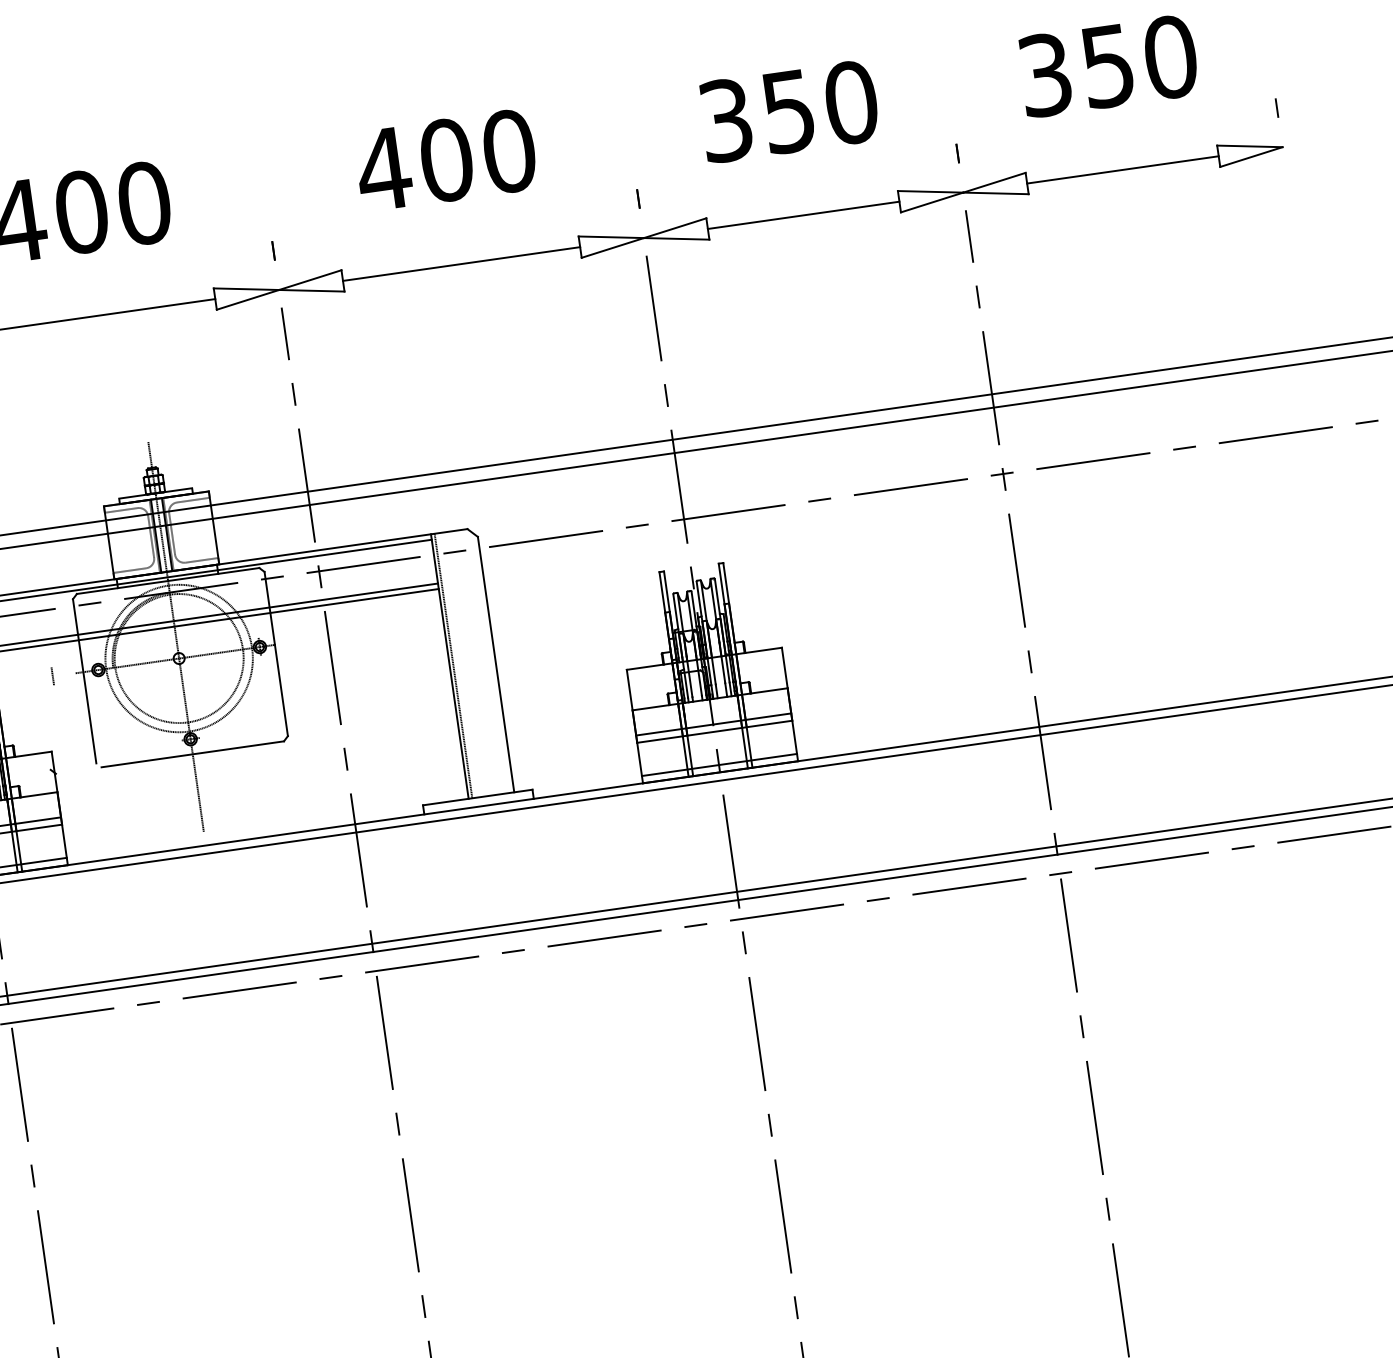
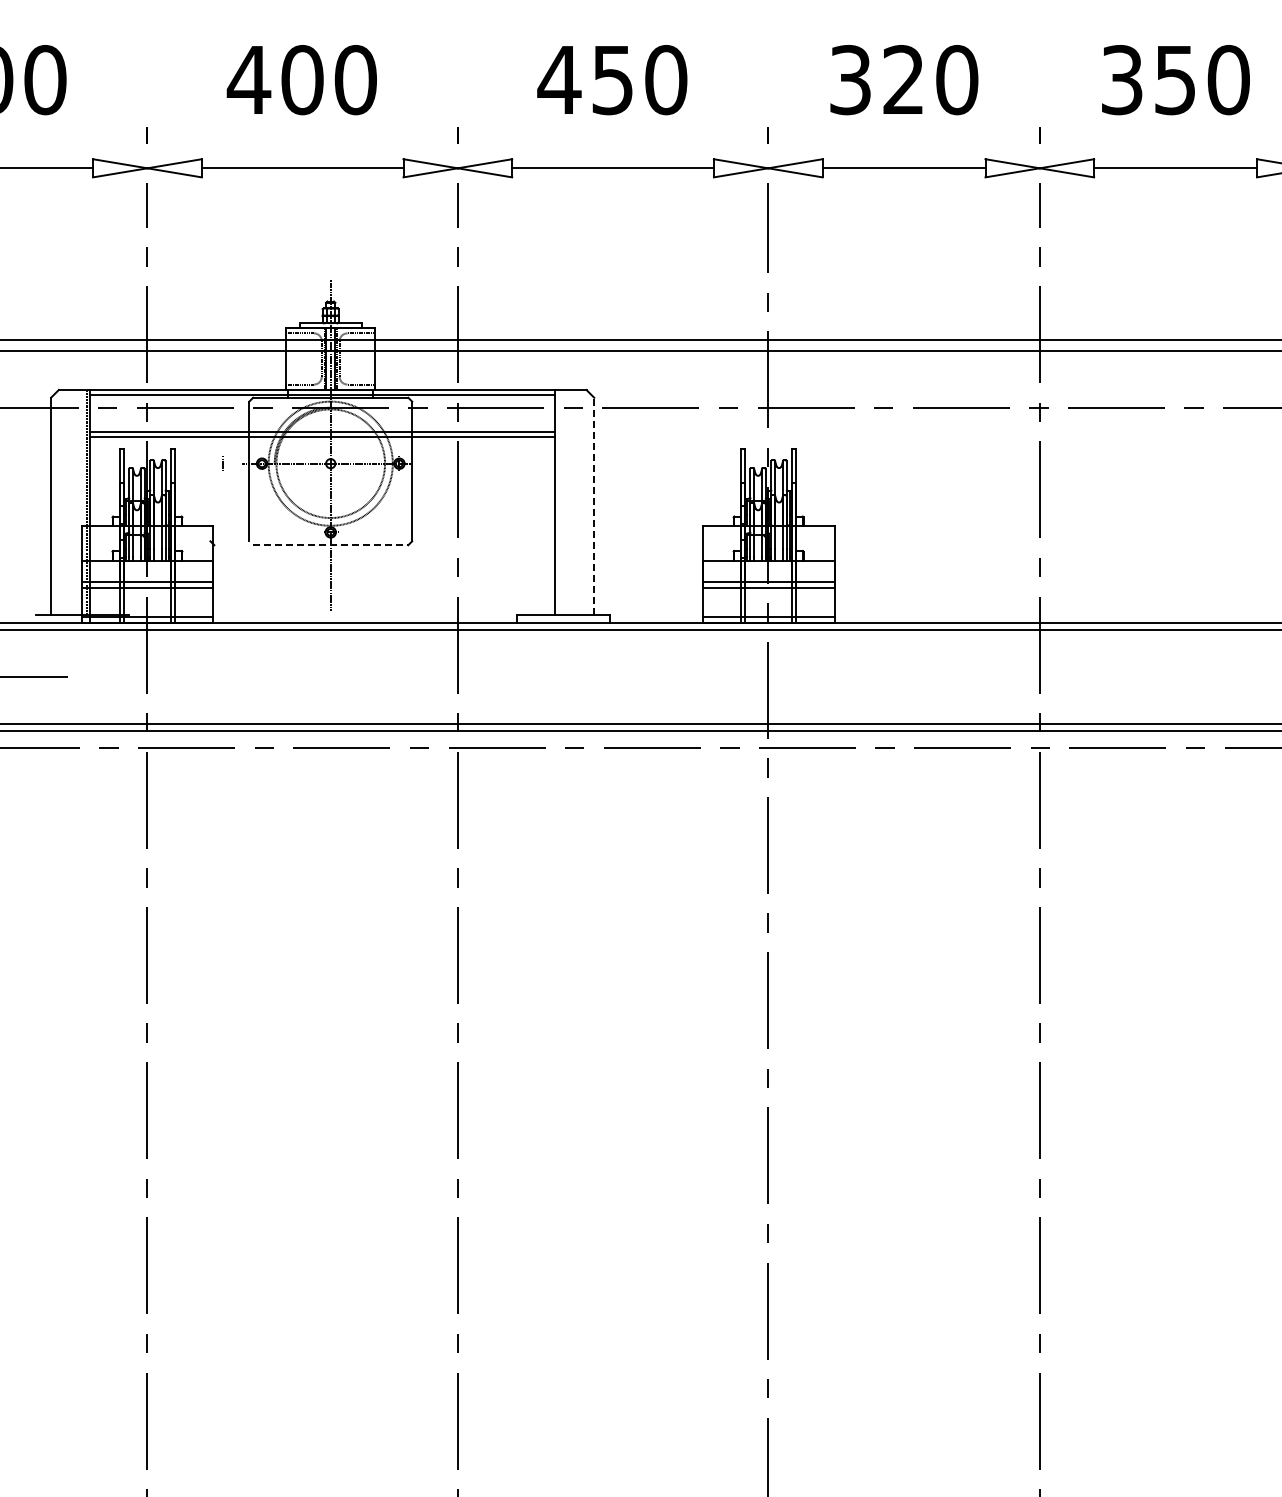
text: (788, 112) -> (903, 80), 350 -> 320
text: (447, 160) -> (613, 80), 400 -> 450
line: (496, 664) -> (594, 506), solid -> dashed
line: (453, 666) -> (558, 502), removed
line: (192, 754) -> (330, 545), solid -> dashed

